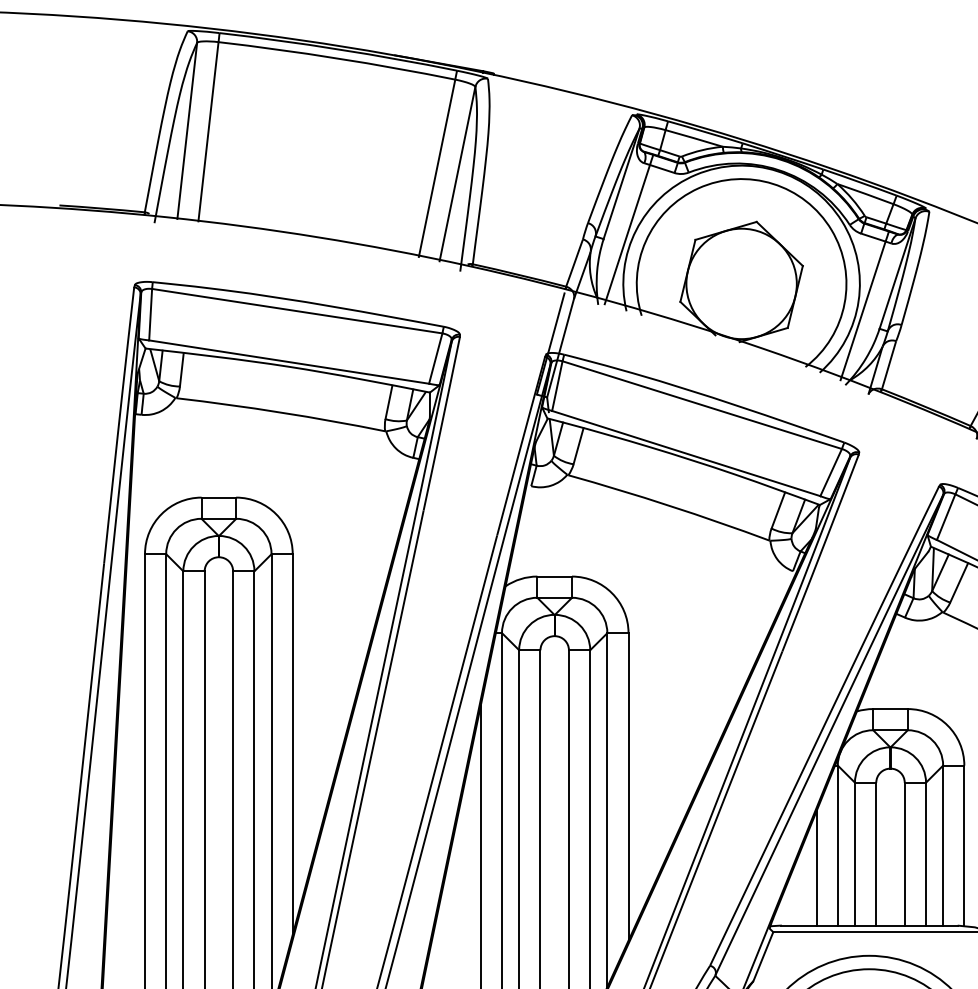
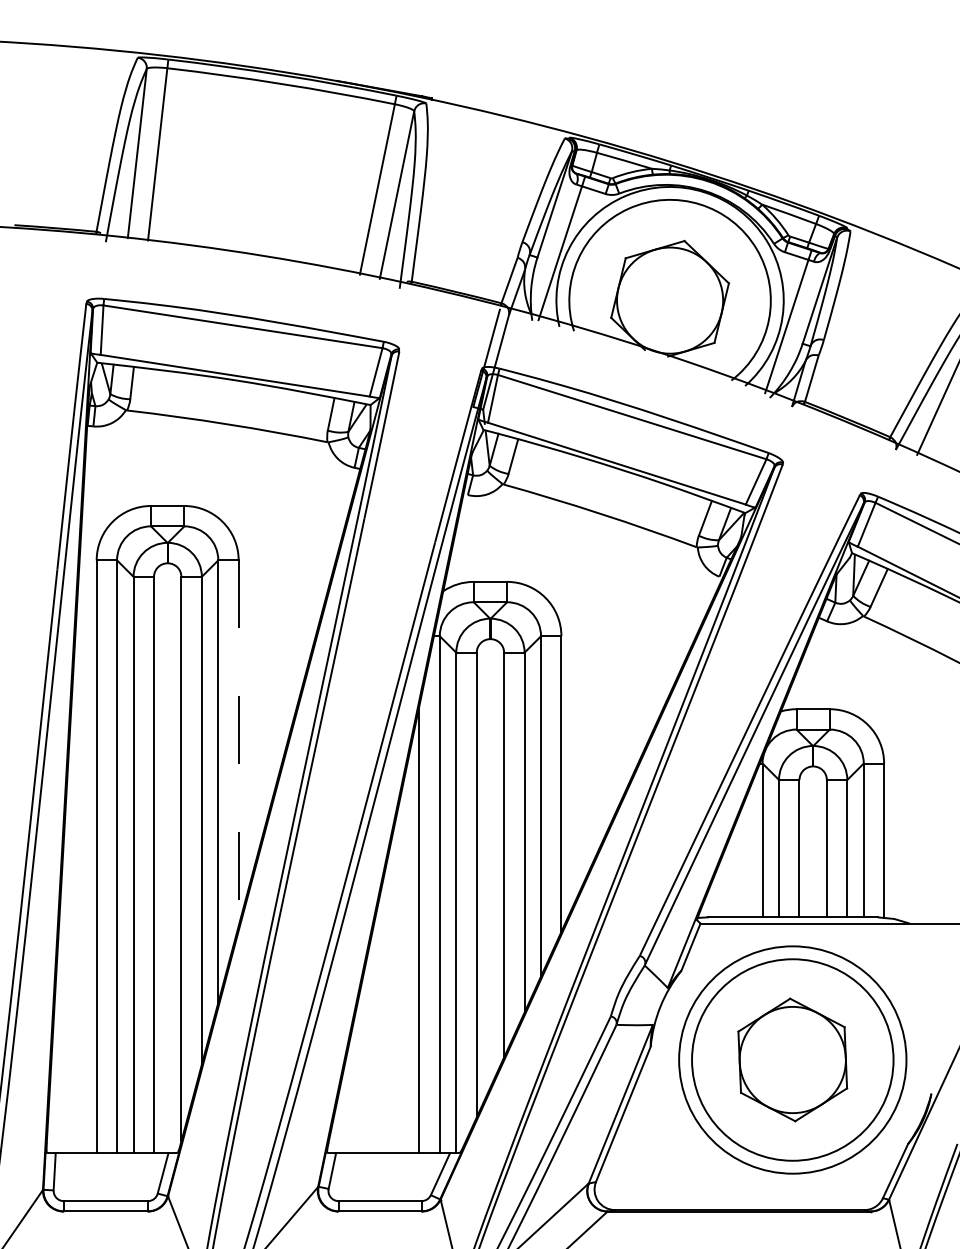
line: (292, 744) -> (238, 743), solid -> dashed
line: (816, 868) -> (742, 862), removed

